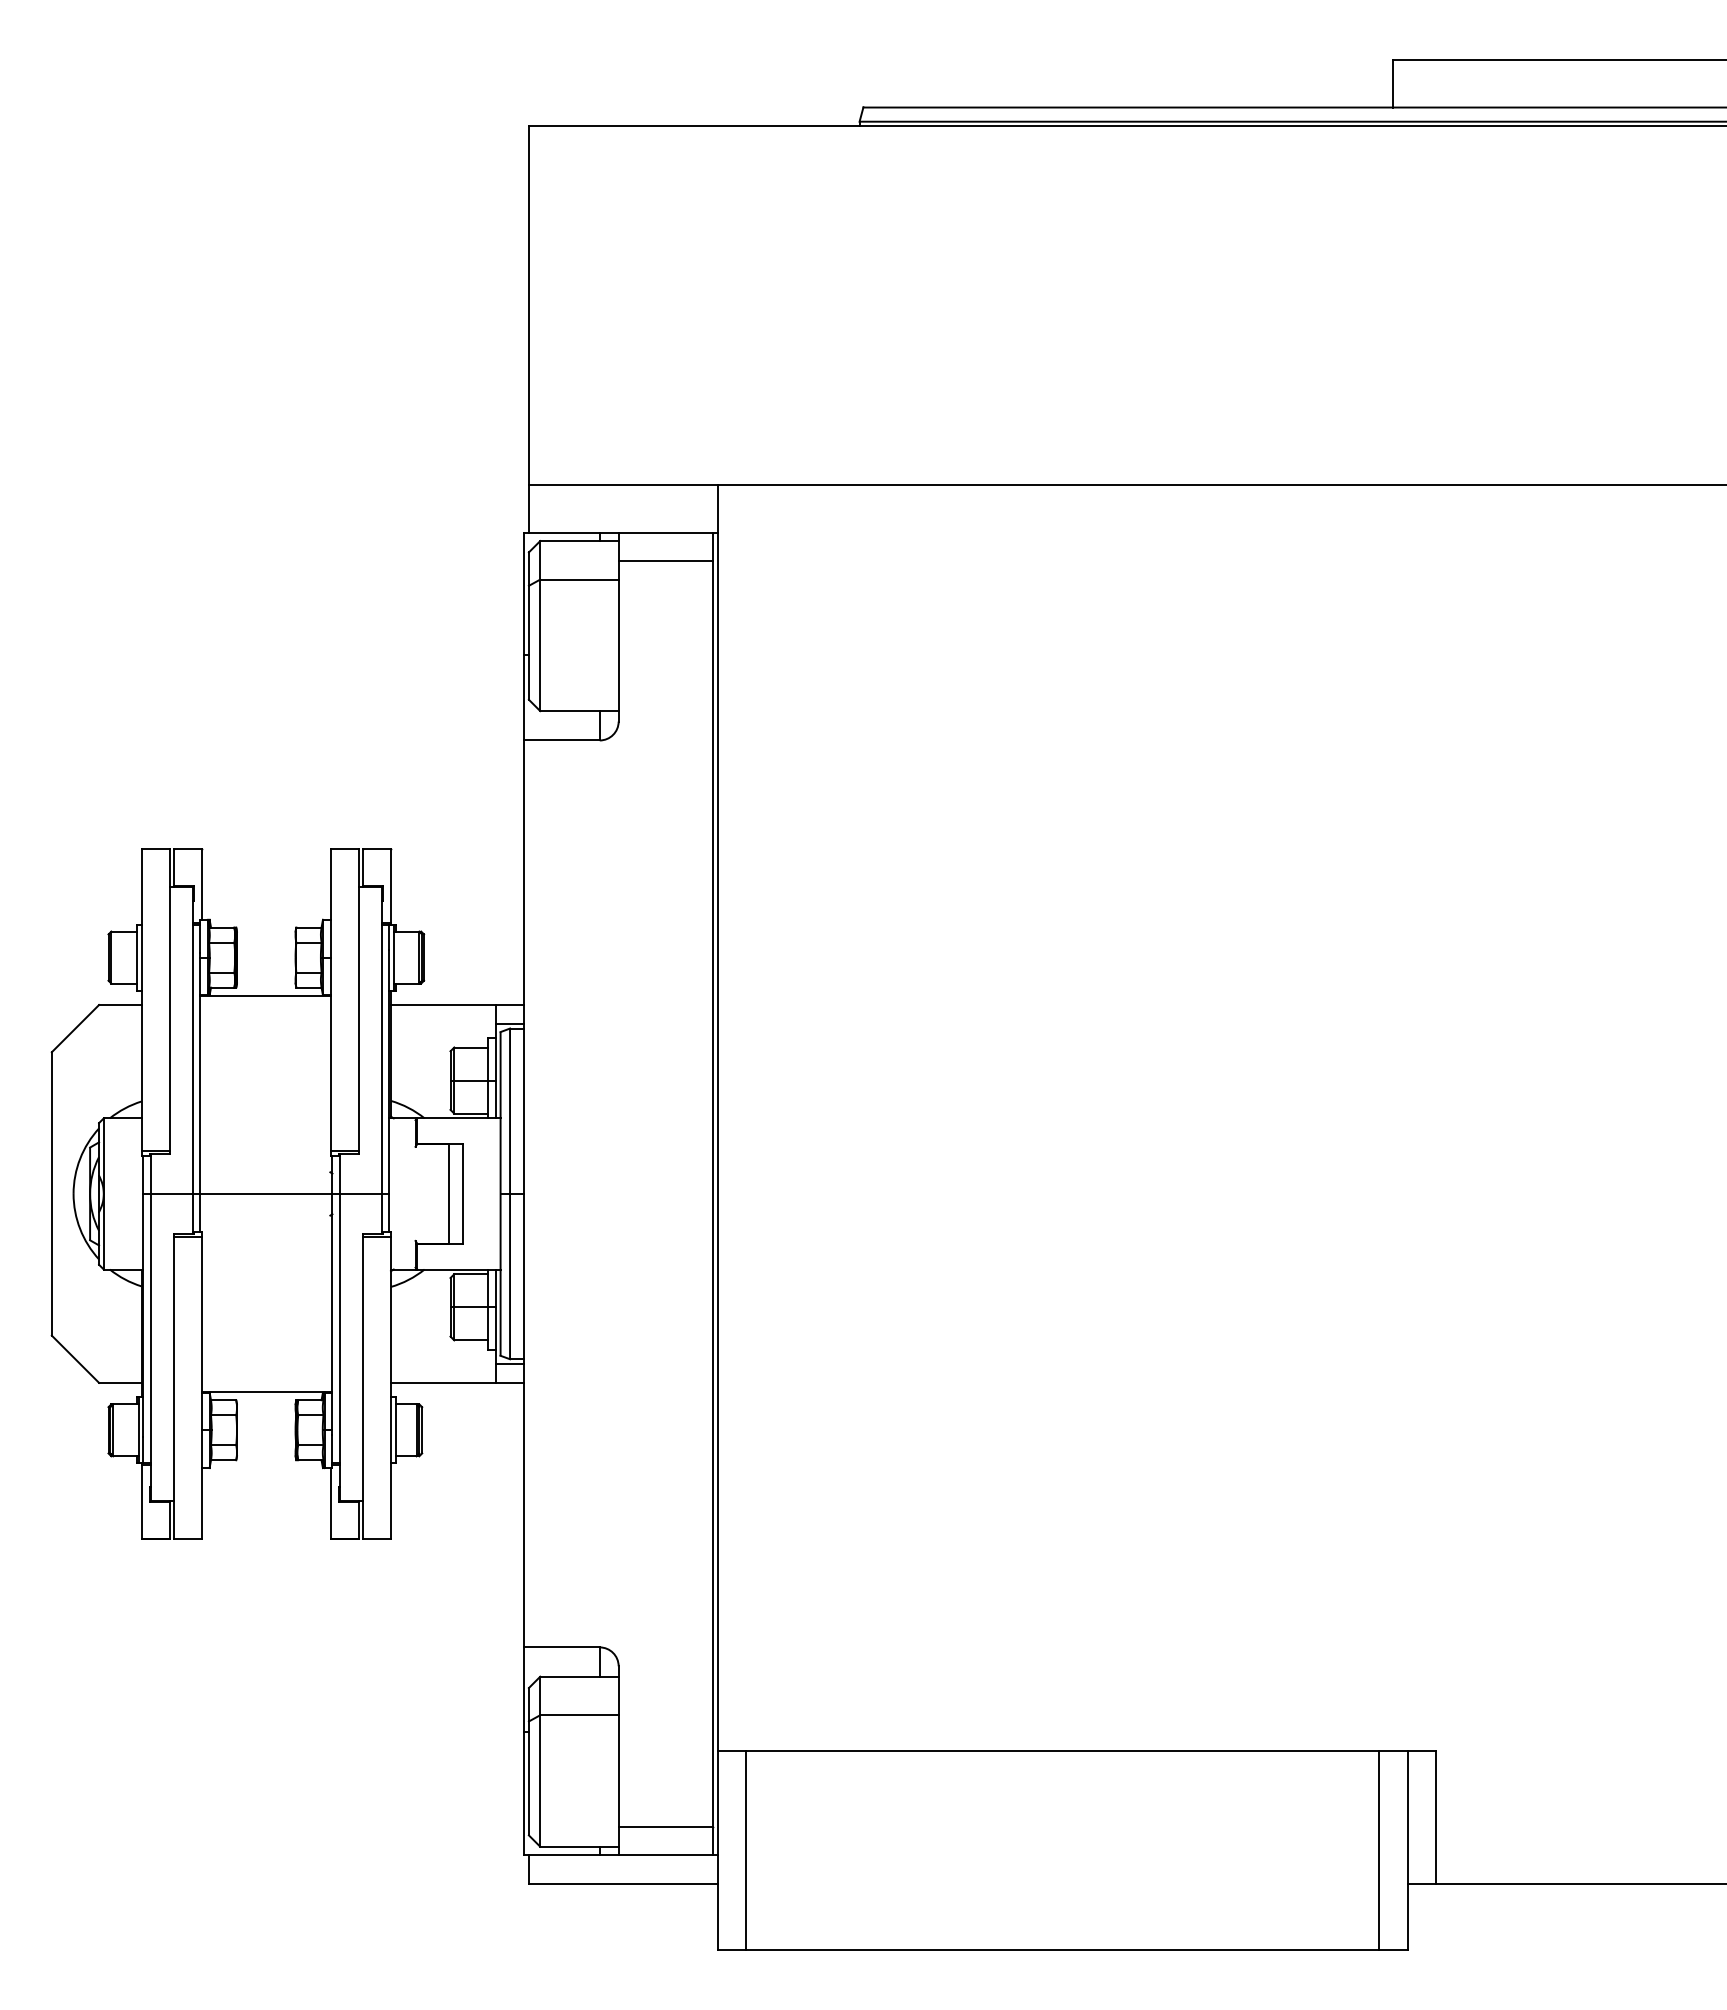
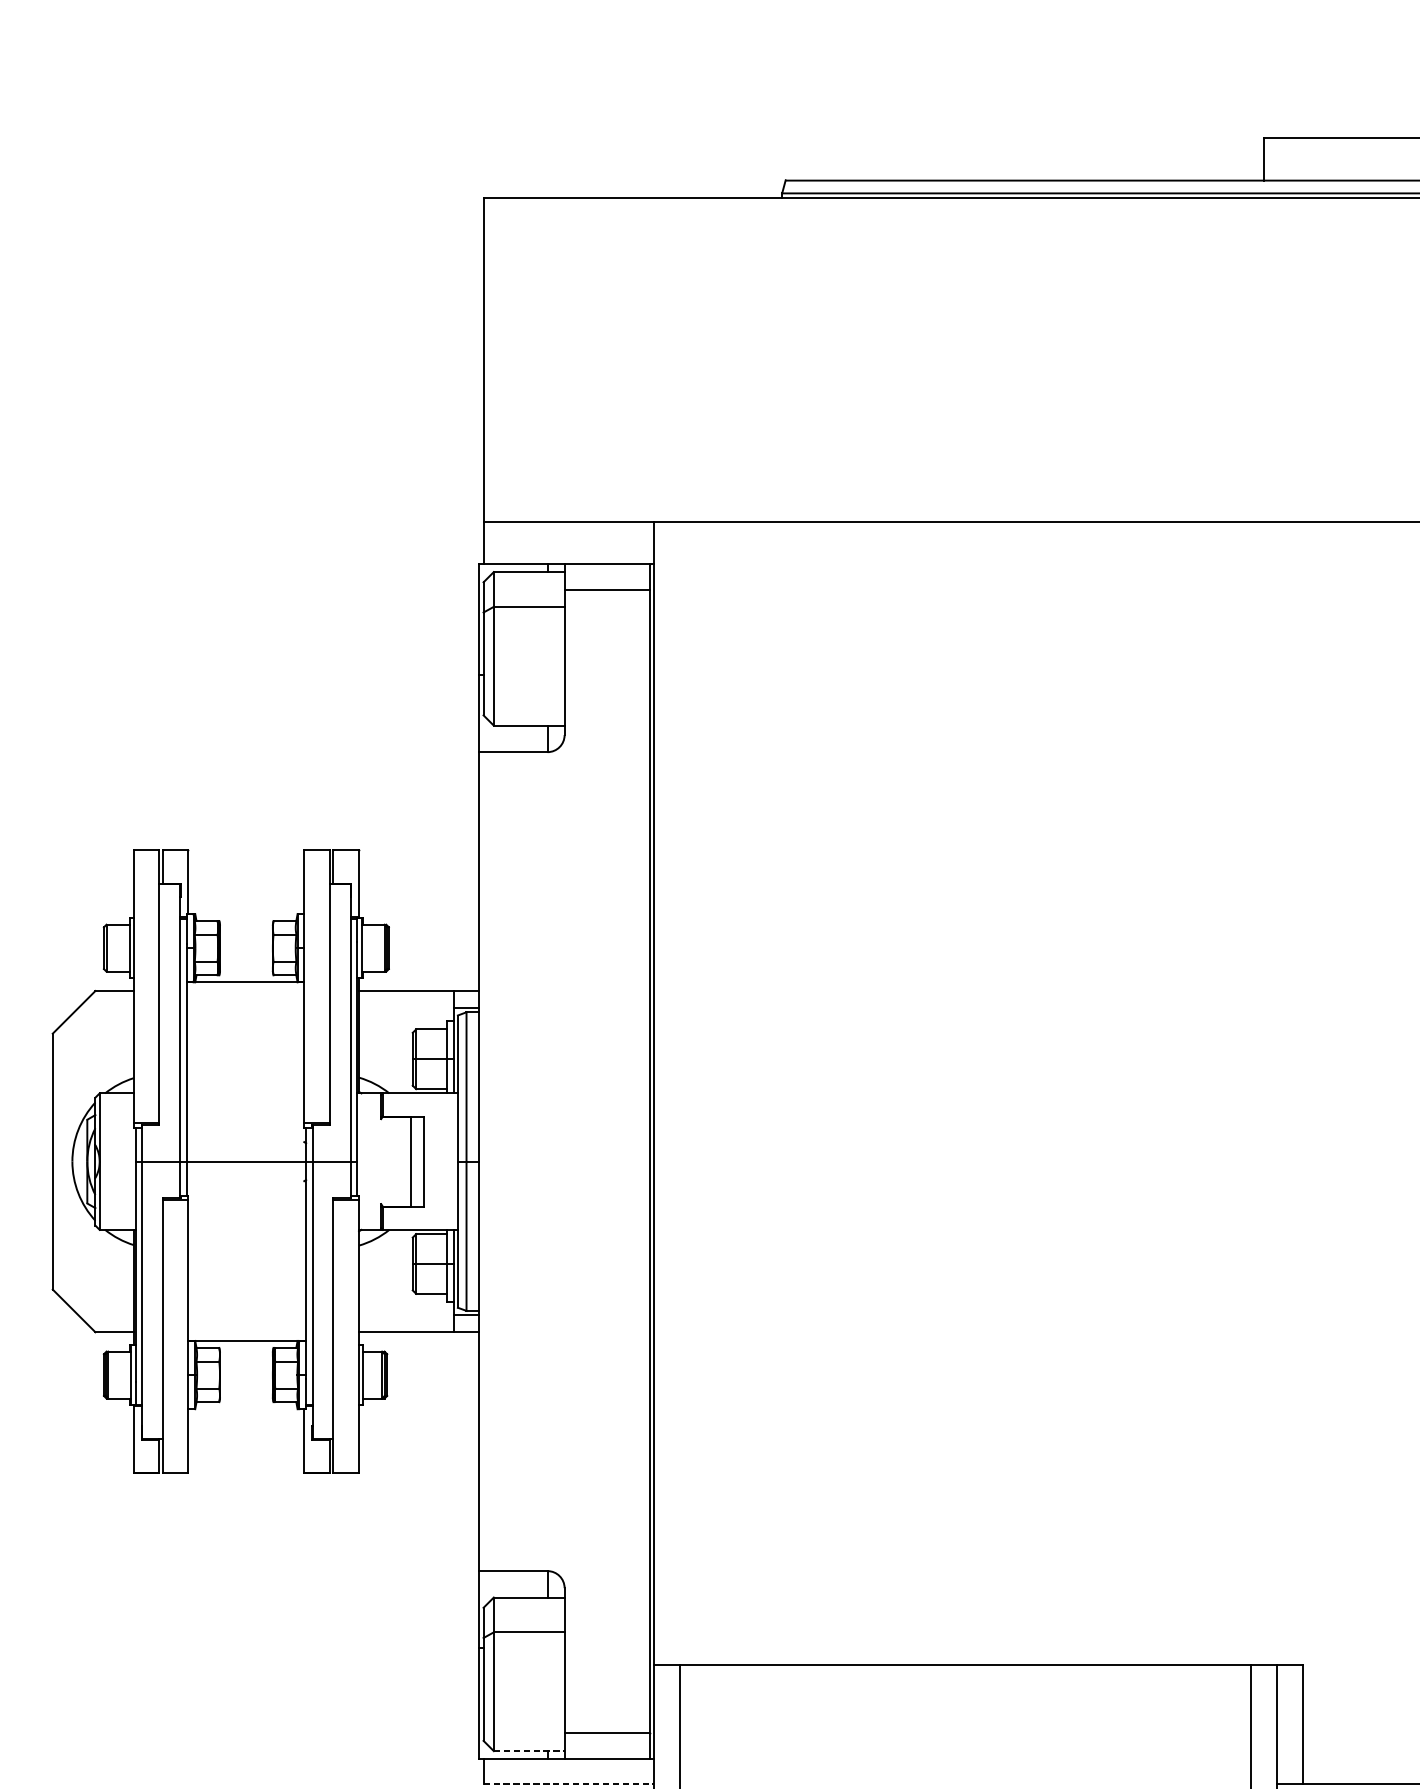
line: (579, 1846) -> (529, 1750), solid -> dashed
line: (623, 1883) -> (568, 1784), solid -> dashed

